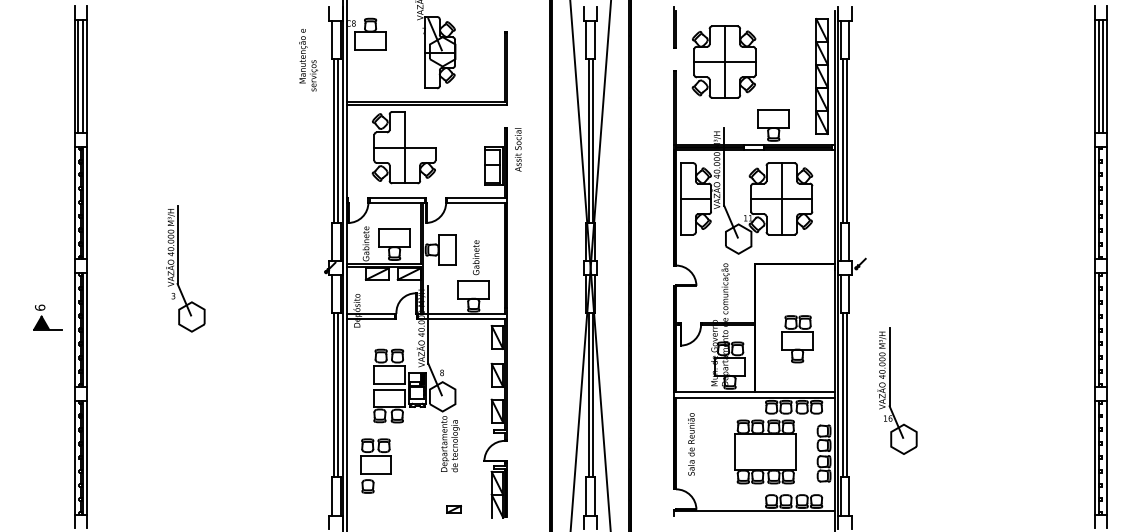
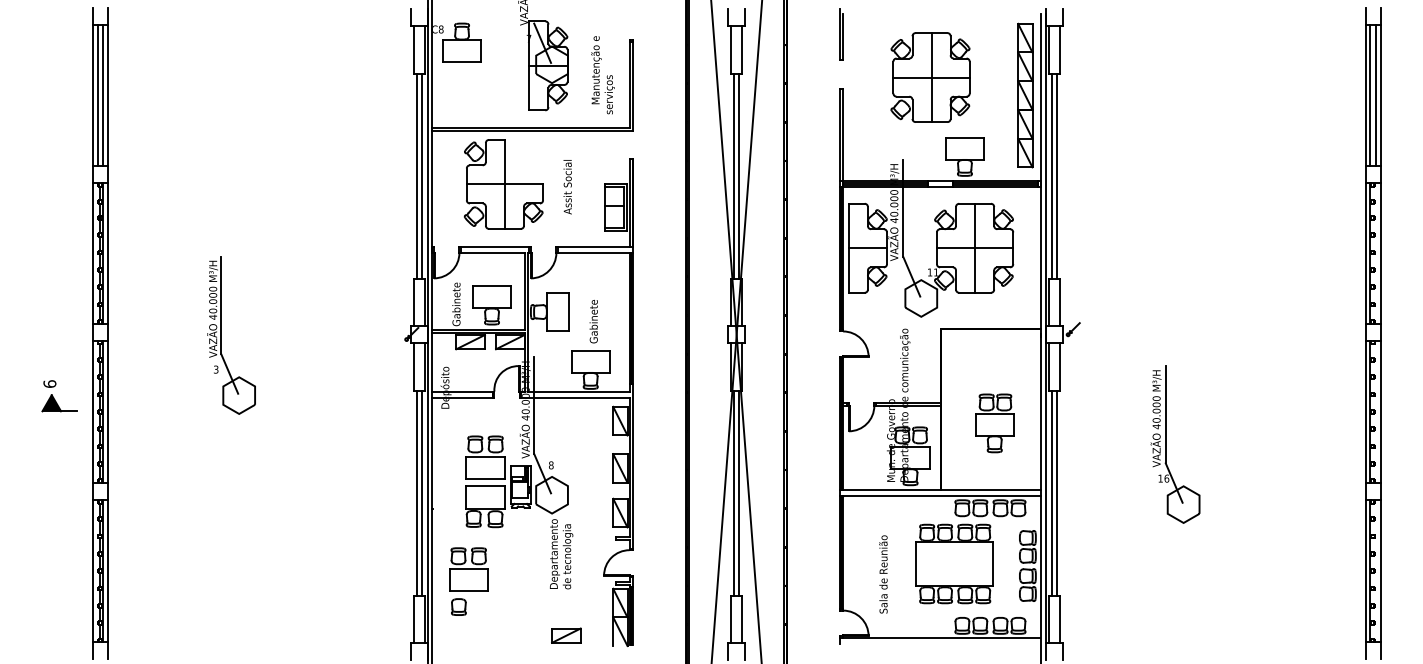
text: (308, 60) -> (602, 75), moved
part: (723, 61) -> (929, 76), moved
text: (518, 149) -> (568, 186), moved
part: (890, 390) -> (1166, 443), moved
text: (691, 444) -> (883, 574), moved
part: (453, 509) -> (565, 635), size x1.67

